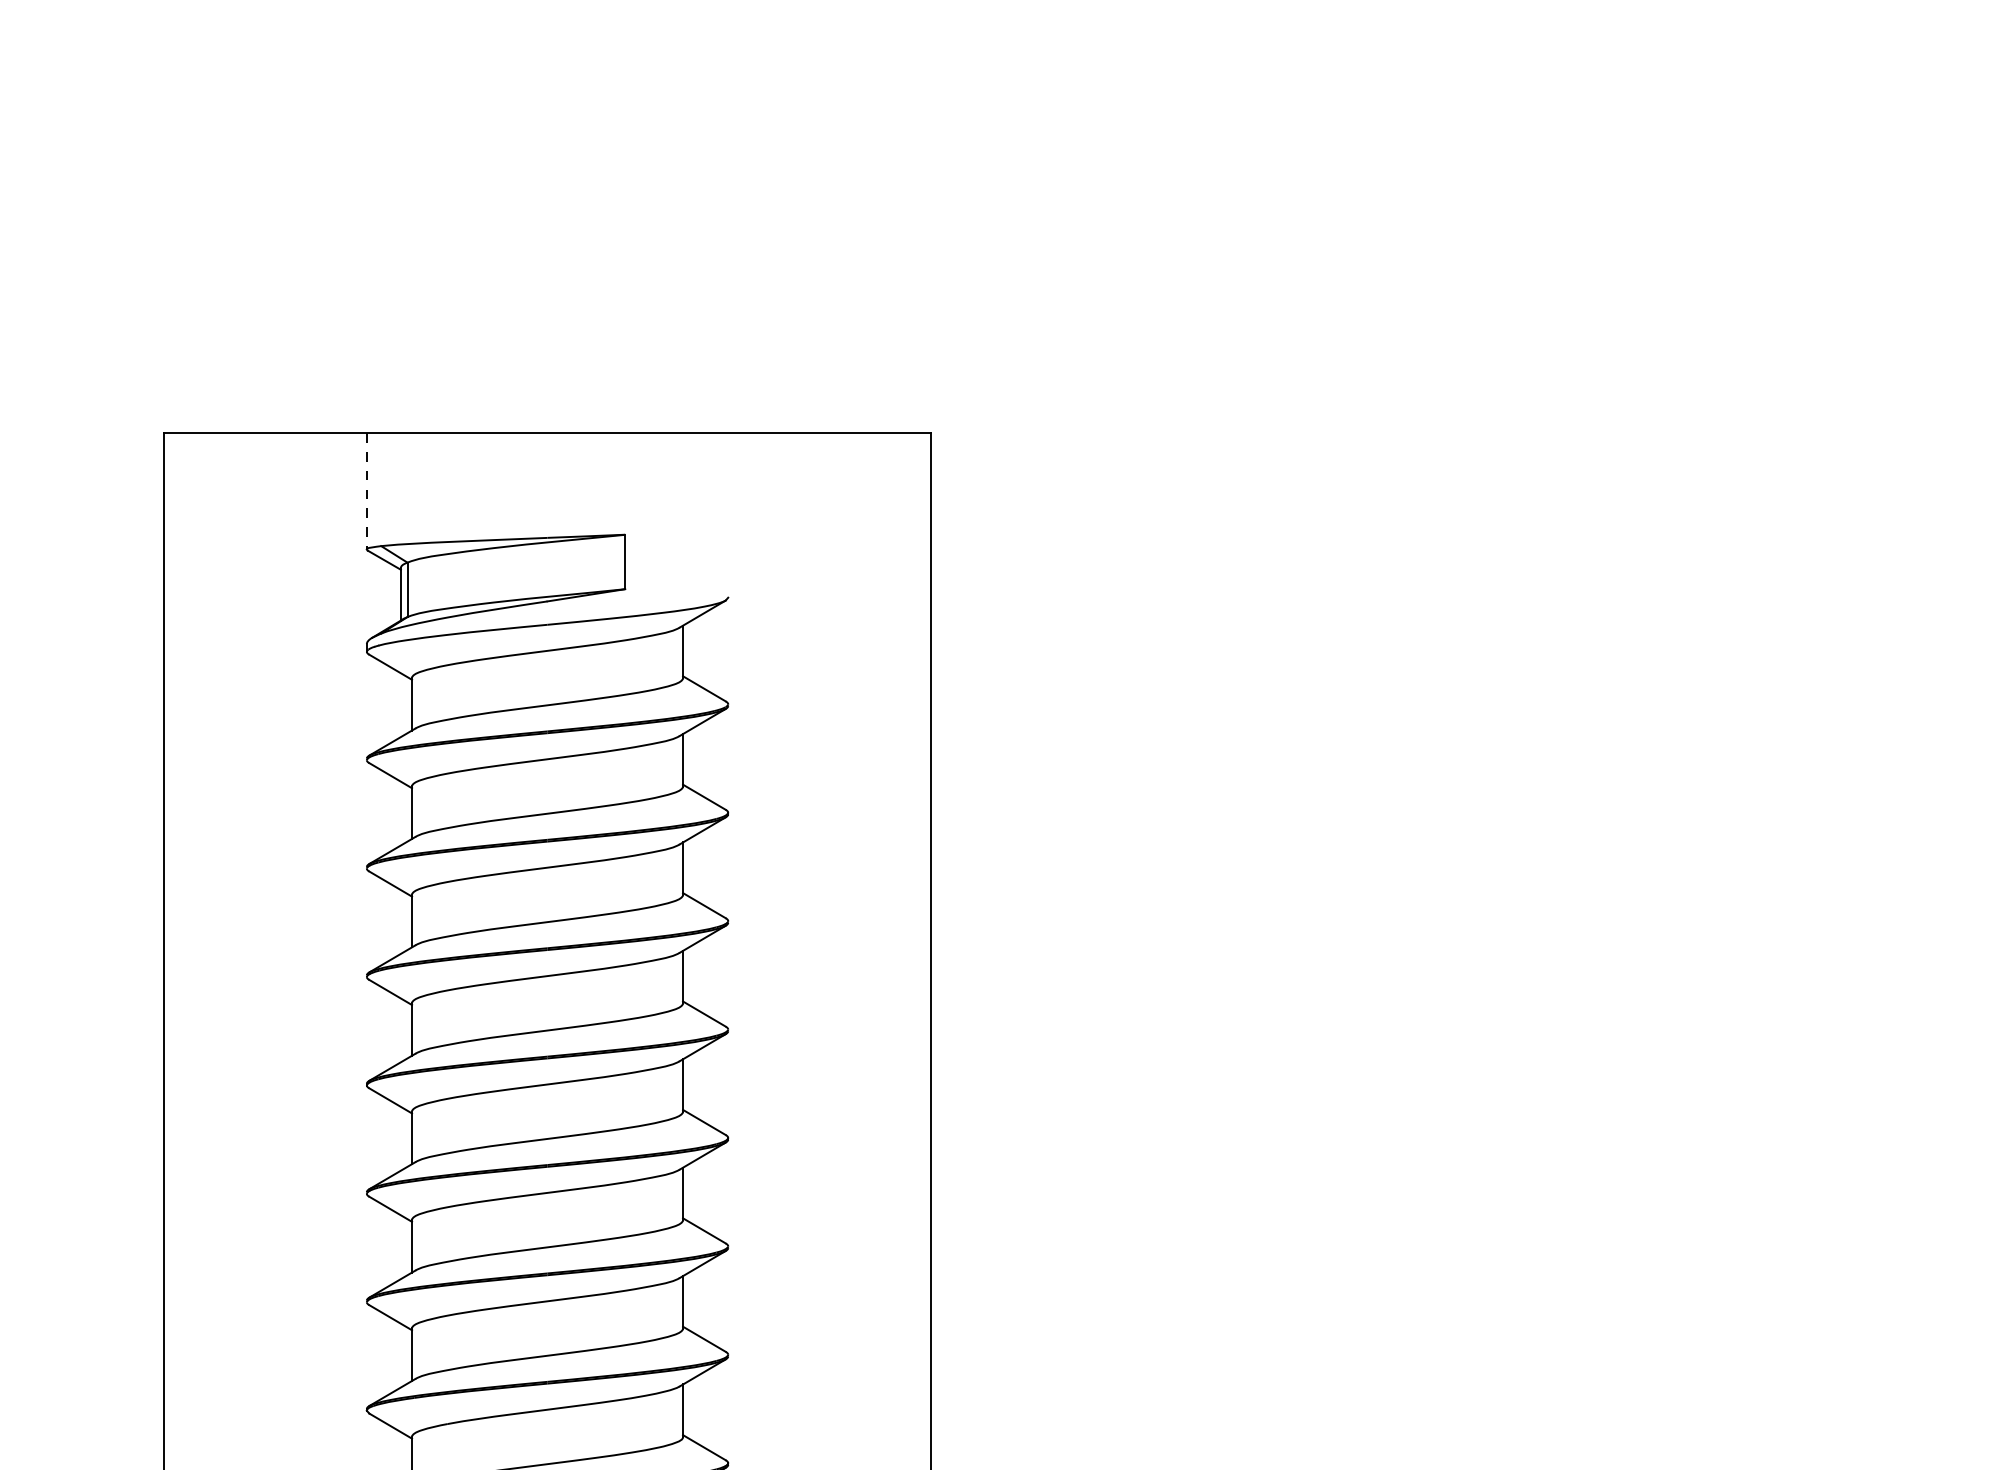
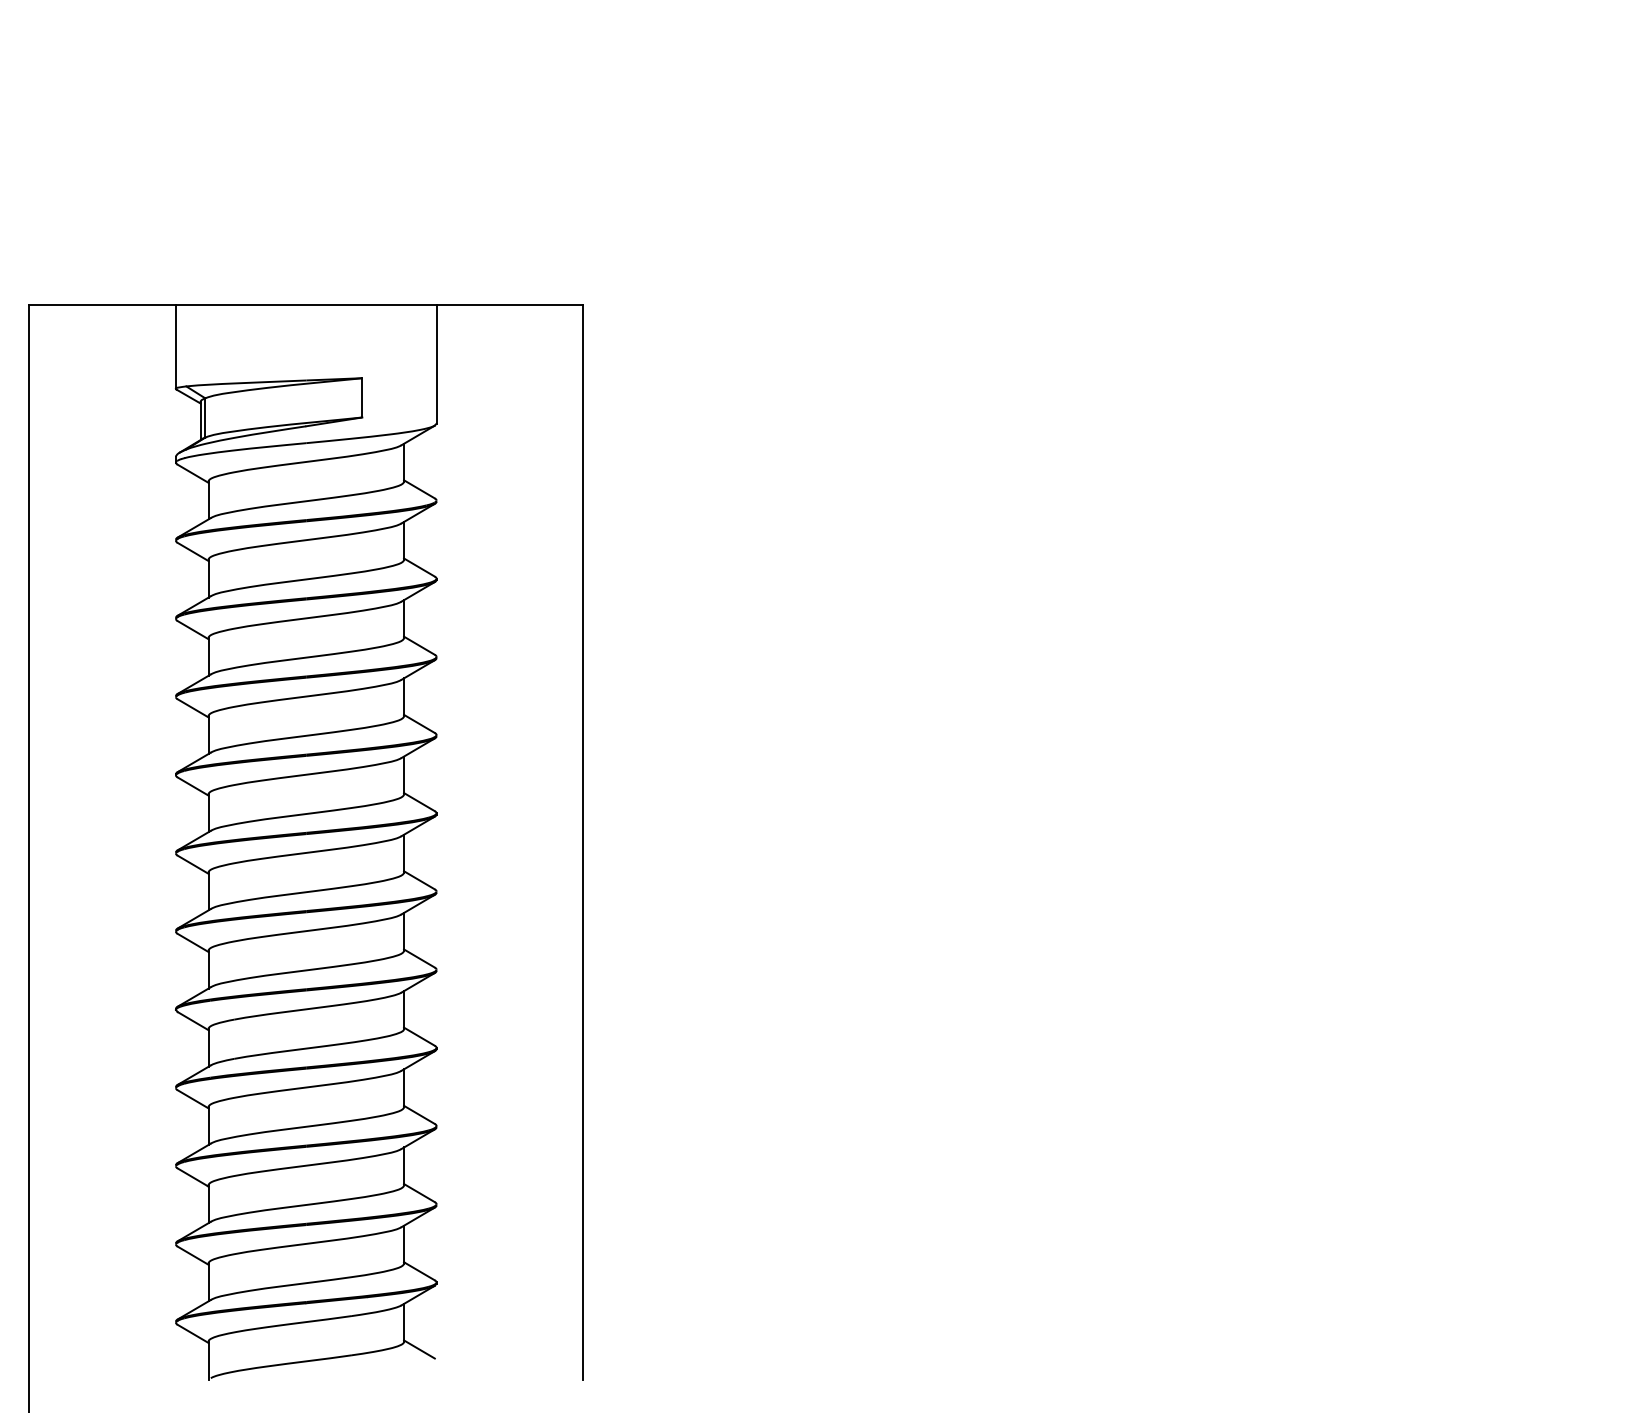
line: (366, 490) -> (175, 346), dashed -> solid
line: (728, 515) -> (436, 364), added

